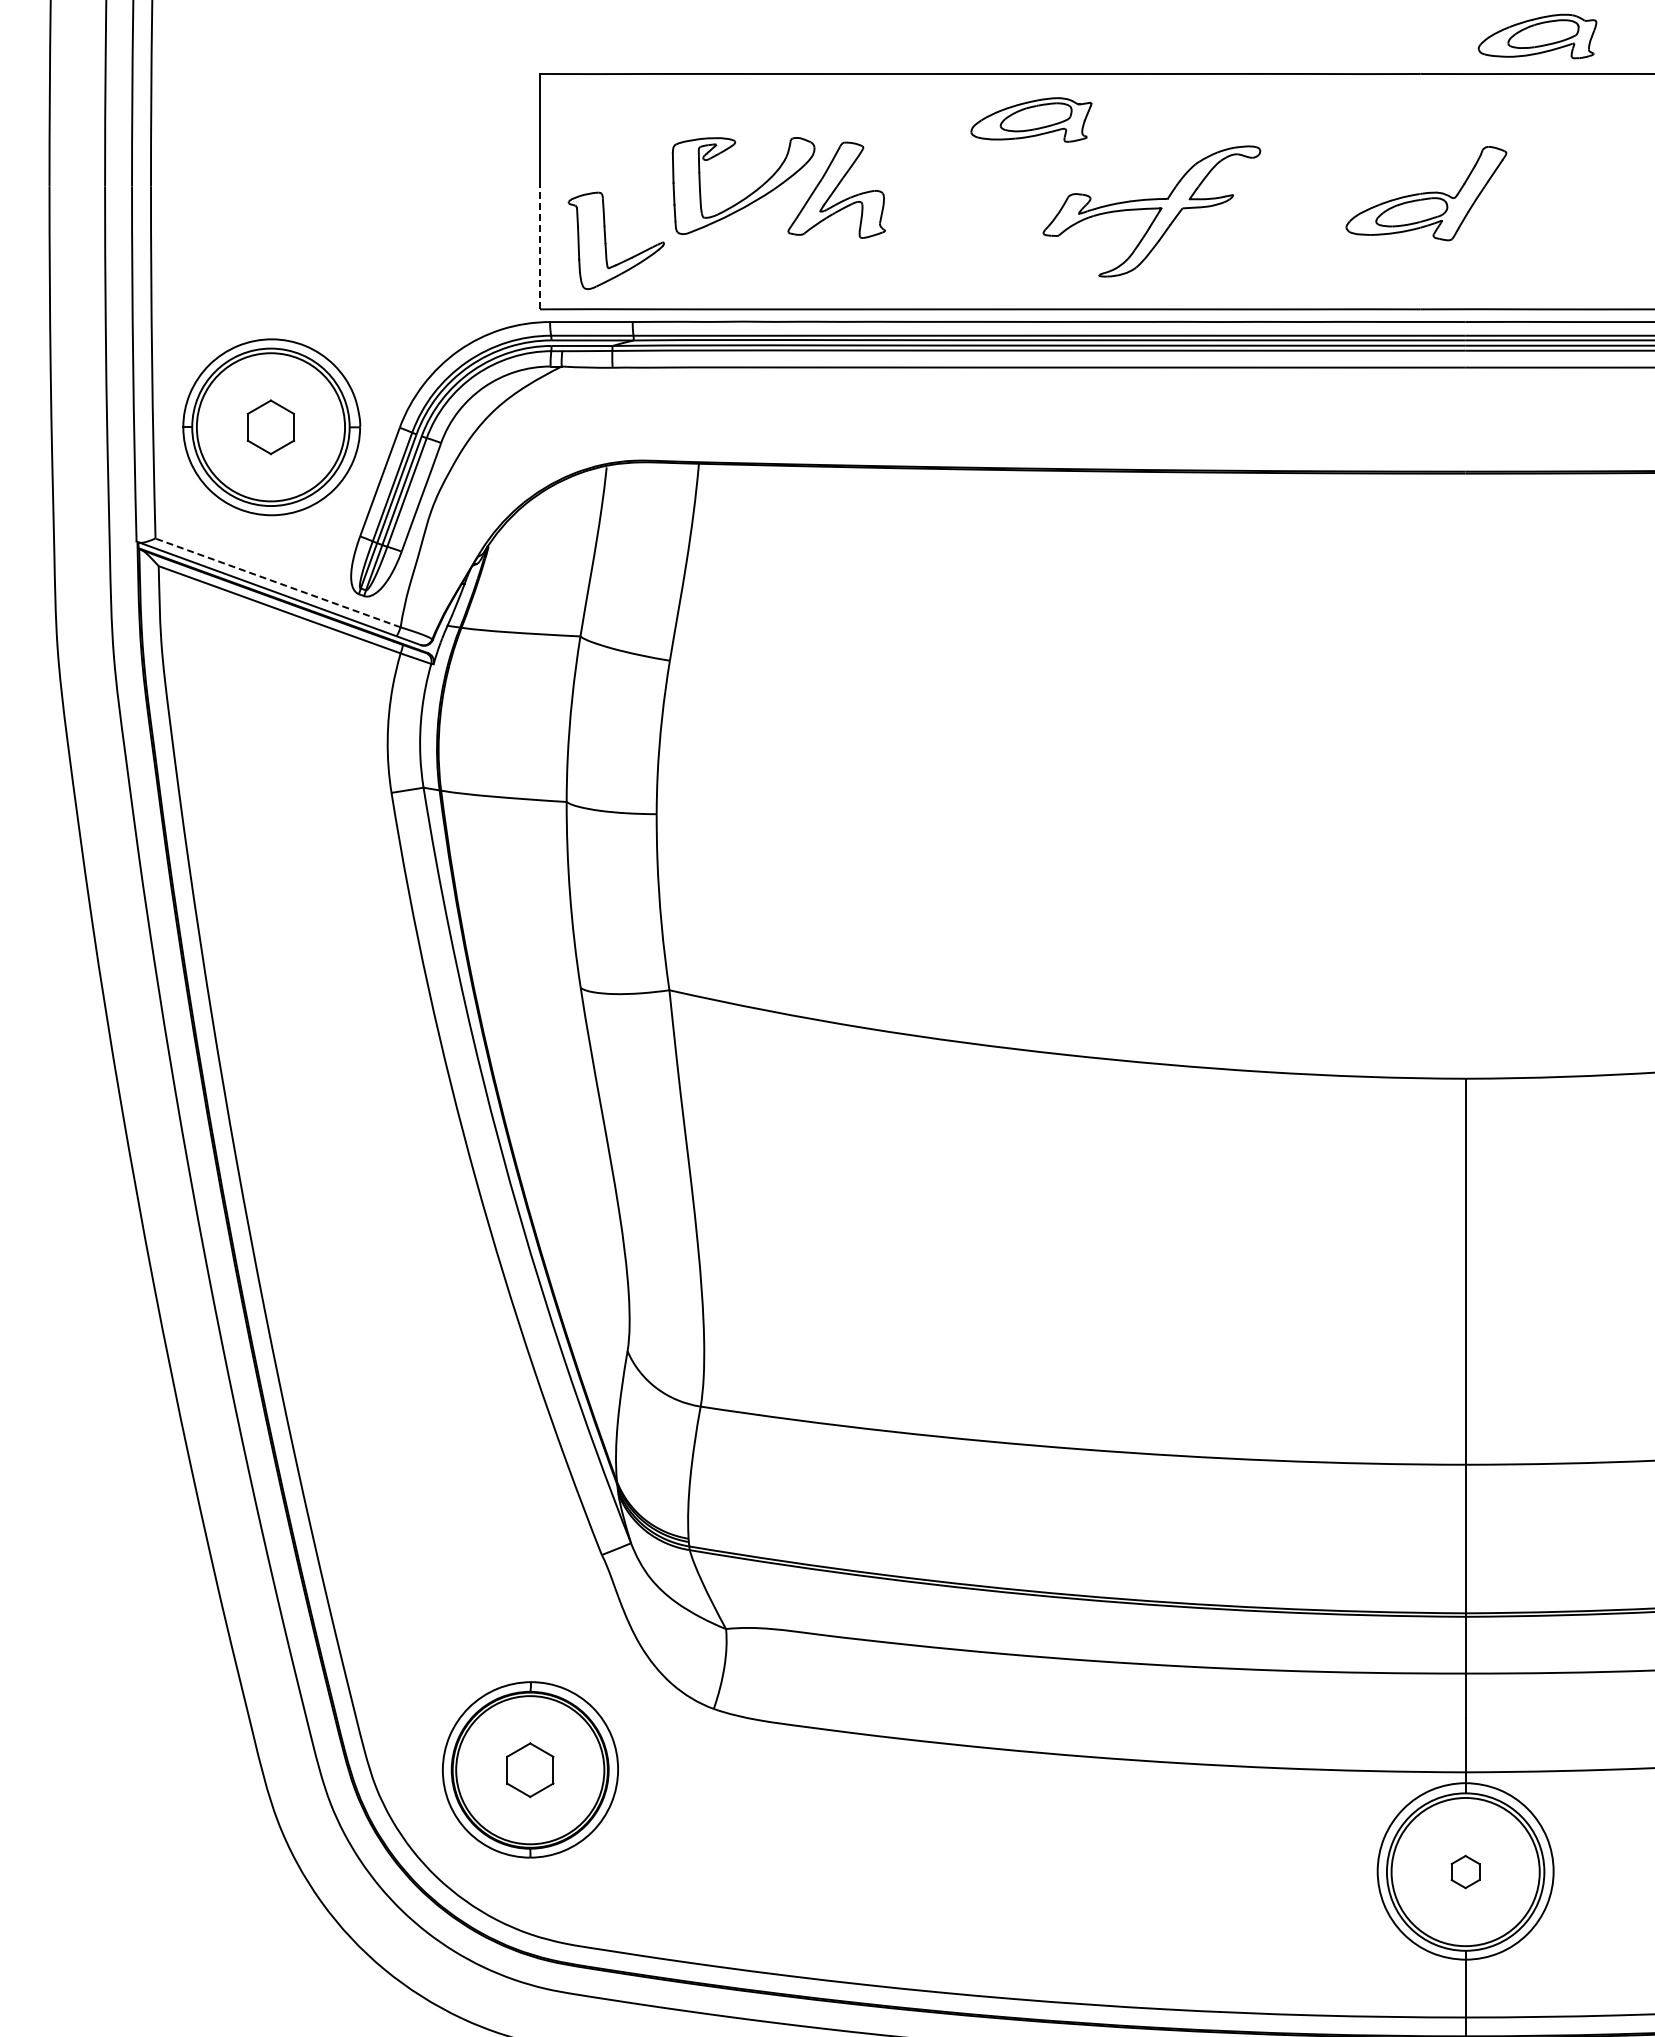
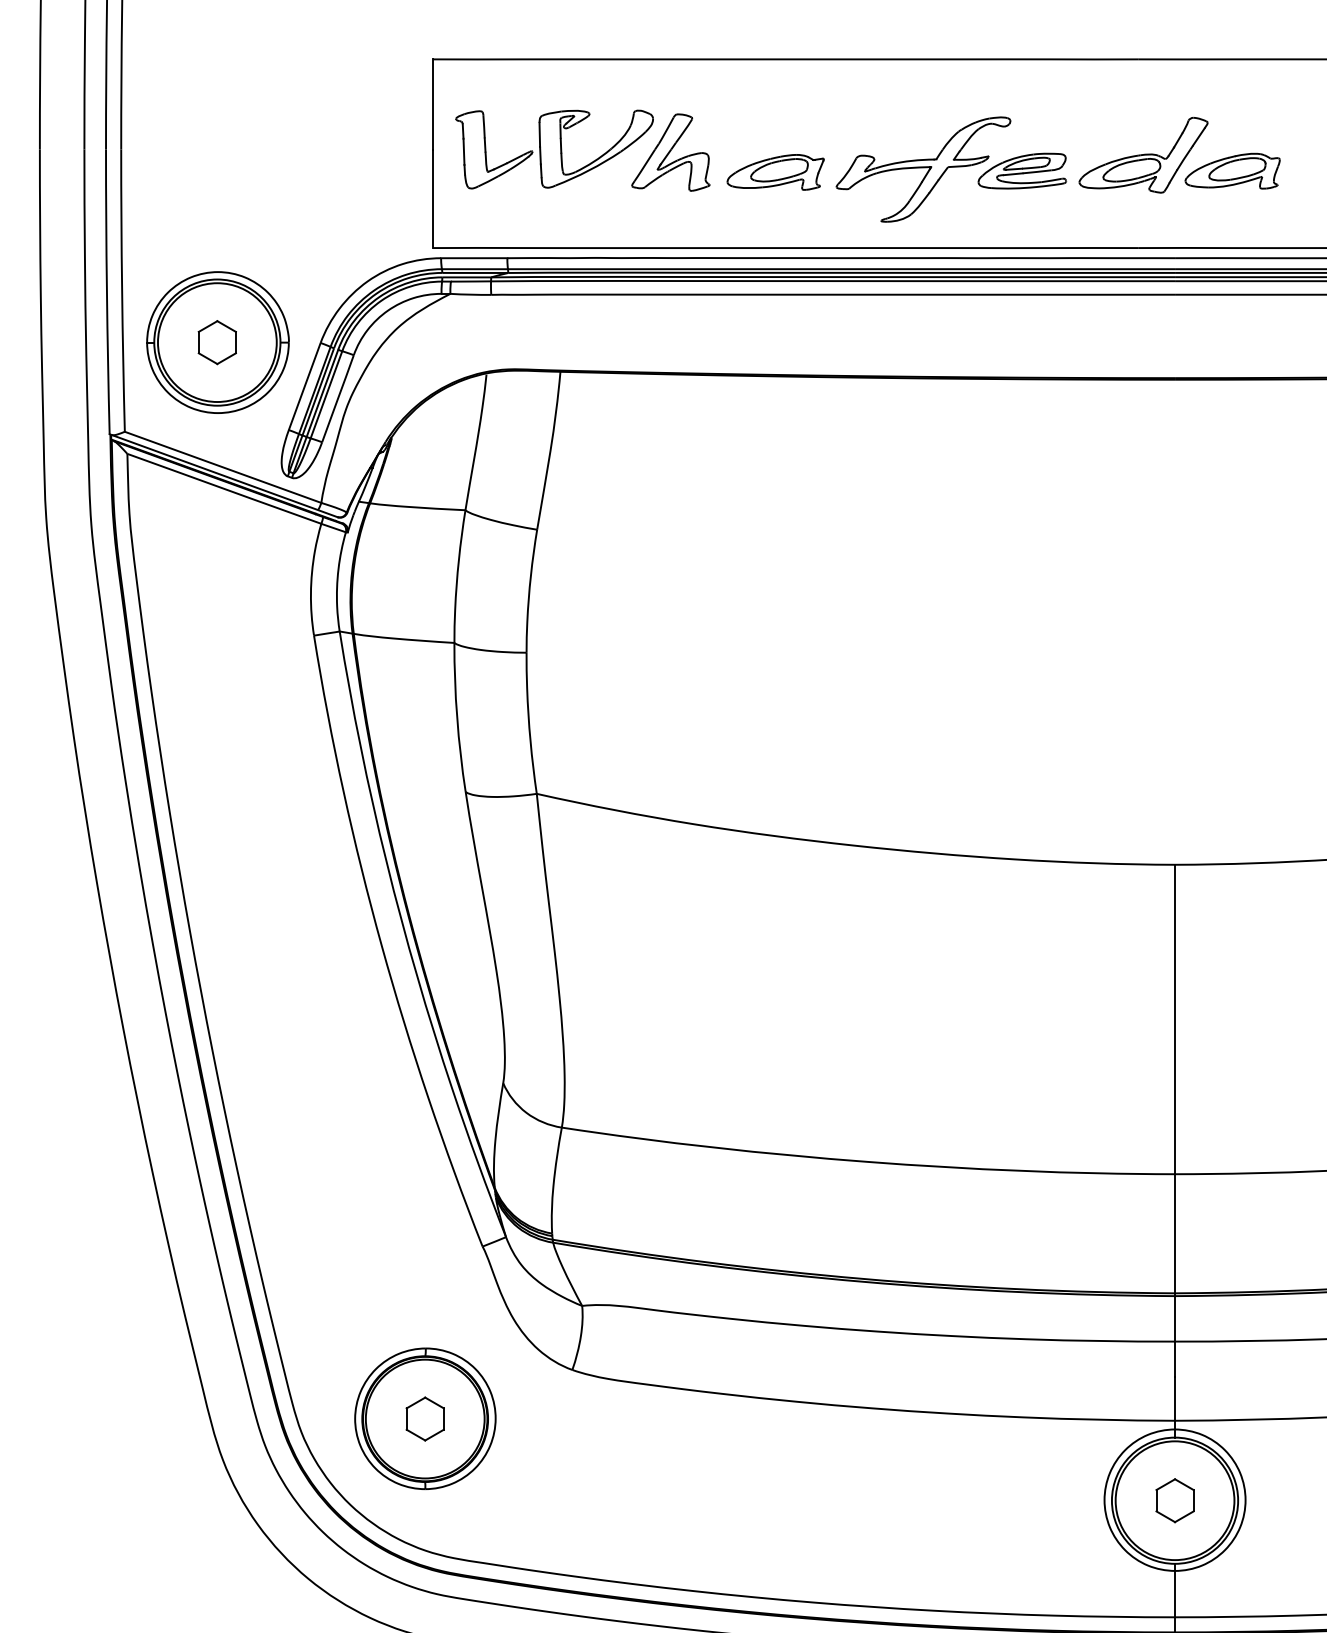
part: (1537, 36) -> (1232, 171), moved
part: (1031, 119) -> (775, 172), moved
part: (1274, 213) -> (1021, 171), added
part: (606, 240) -> (486, 149), moved
line: (540, 247) -> (433, 198), dashed -> solid
line: (277, 582) -> (222, 467), dashed -> solid
part: (1465, 1871) -> (1174, 1500), size x1.67

